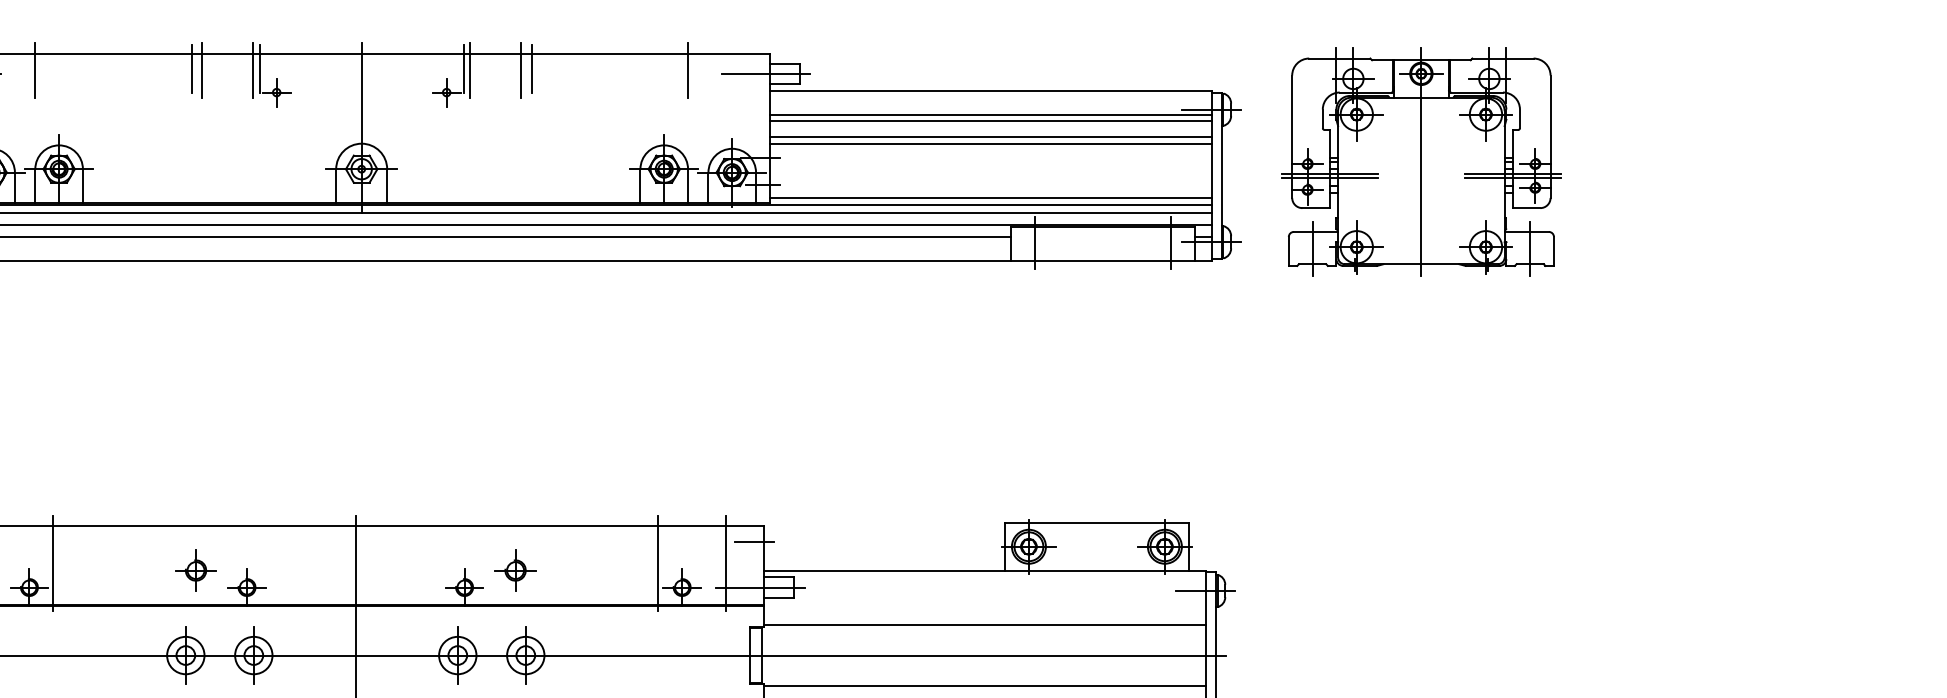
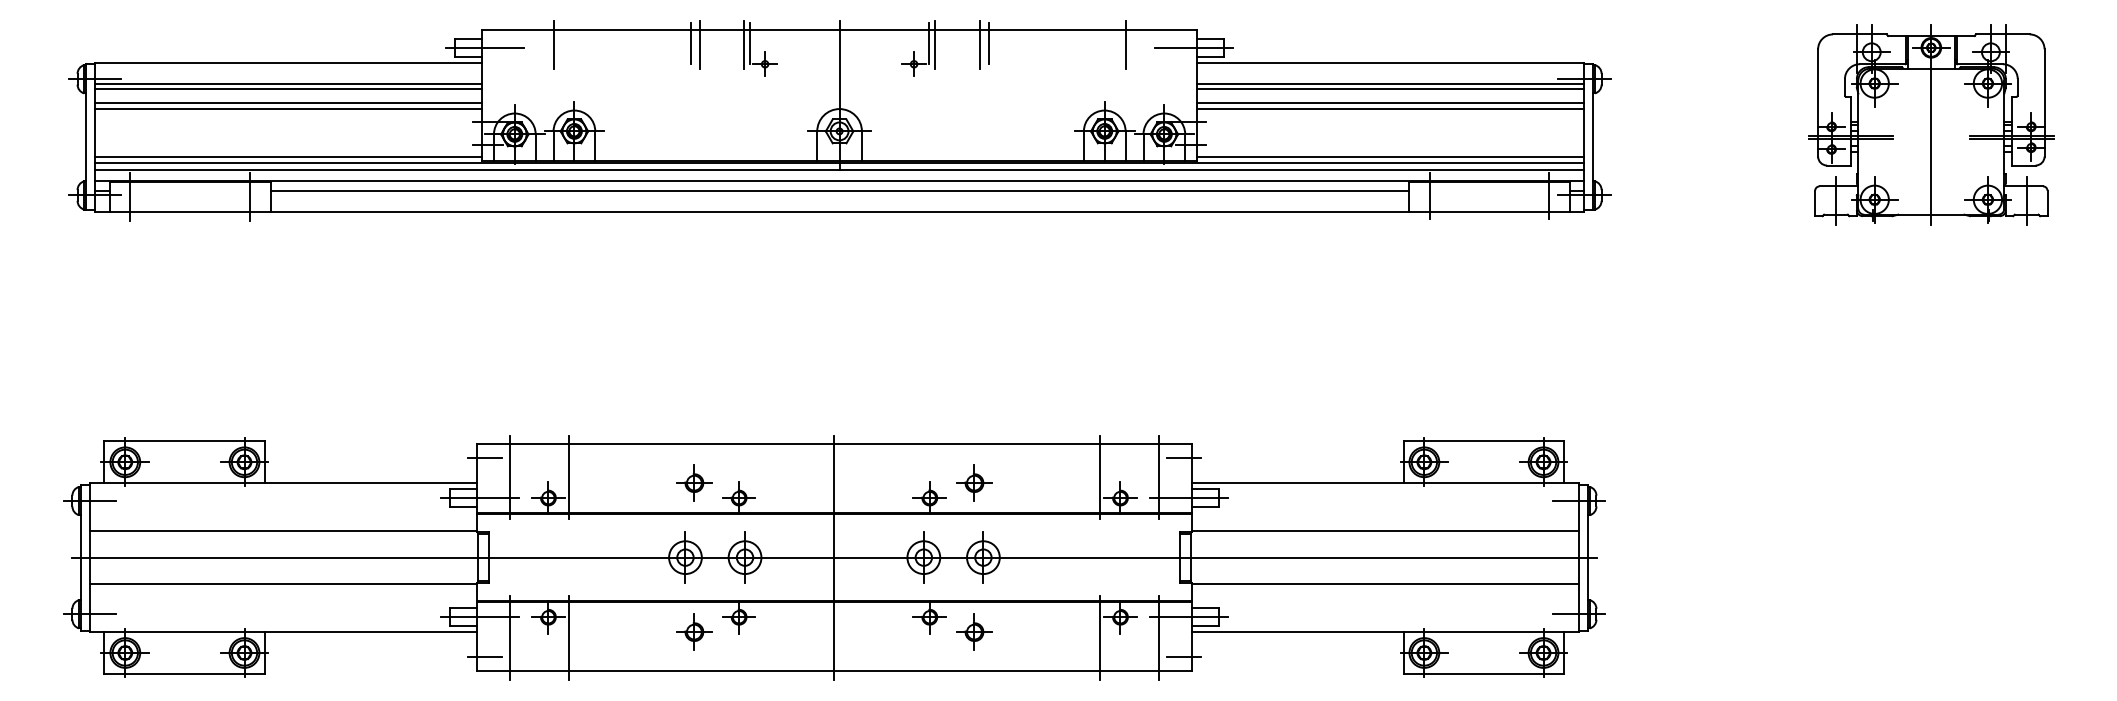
part: (1421, 161) -> (1931, 124), moved

